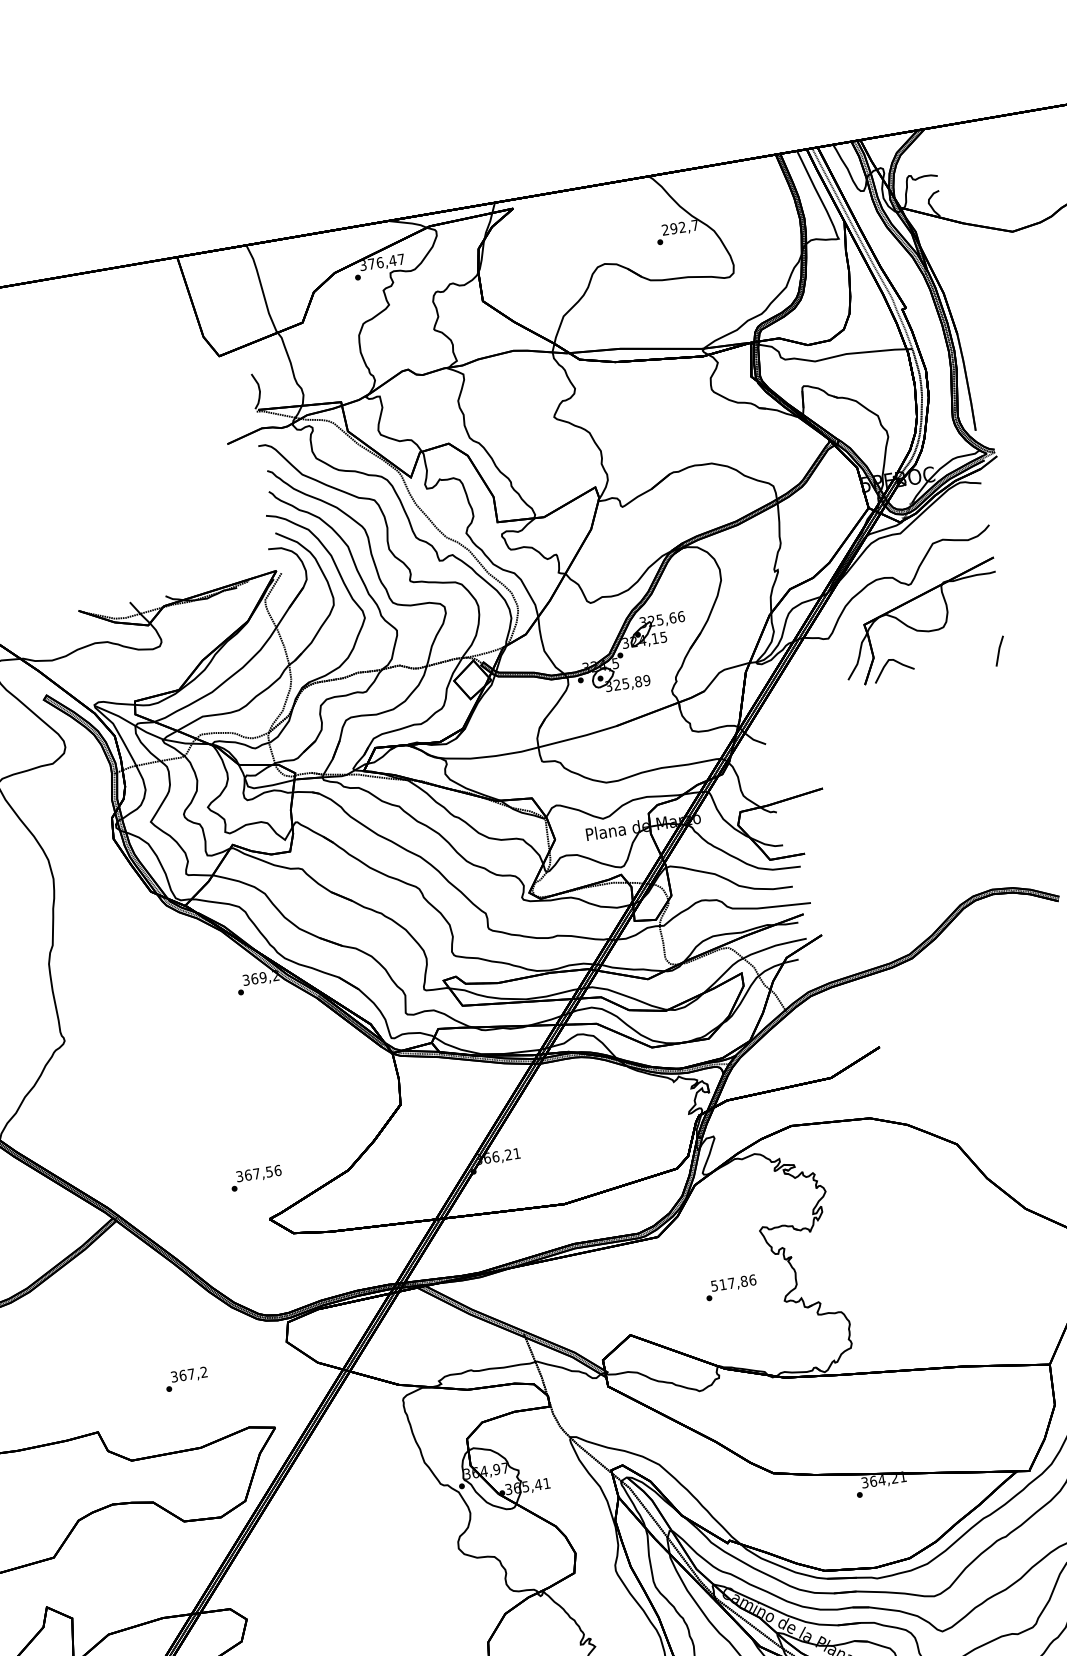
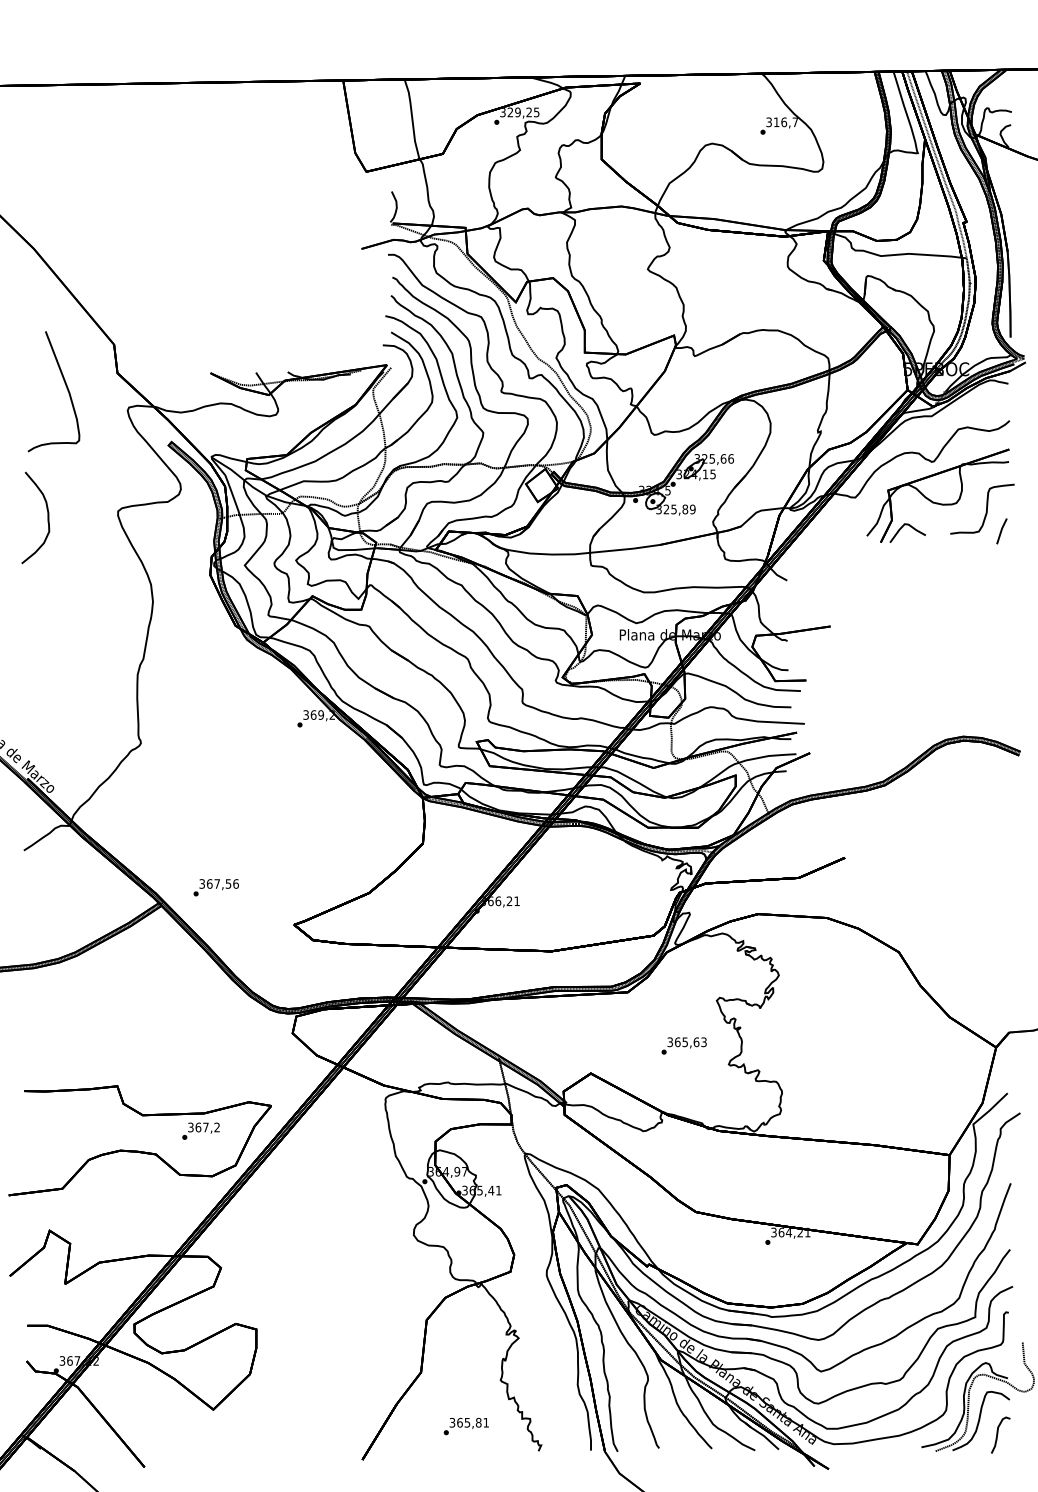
text: (673, 228) -> (776, 122), 292,7 -> 316,7
text: (386, 261) -> (523, 112), 376,47 -> 329,25
curve: (978, 628) -> (986, 508), added
text: (255, 1178) -> (215, 887), moved
text: (732, 1283) -> (686, 1042), 517,86 -> 365,63
text: (185, 1378) -> (200, 1130), moved

